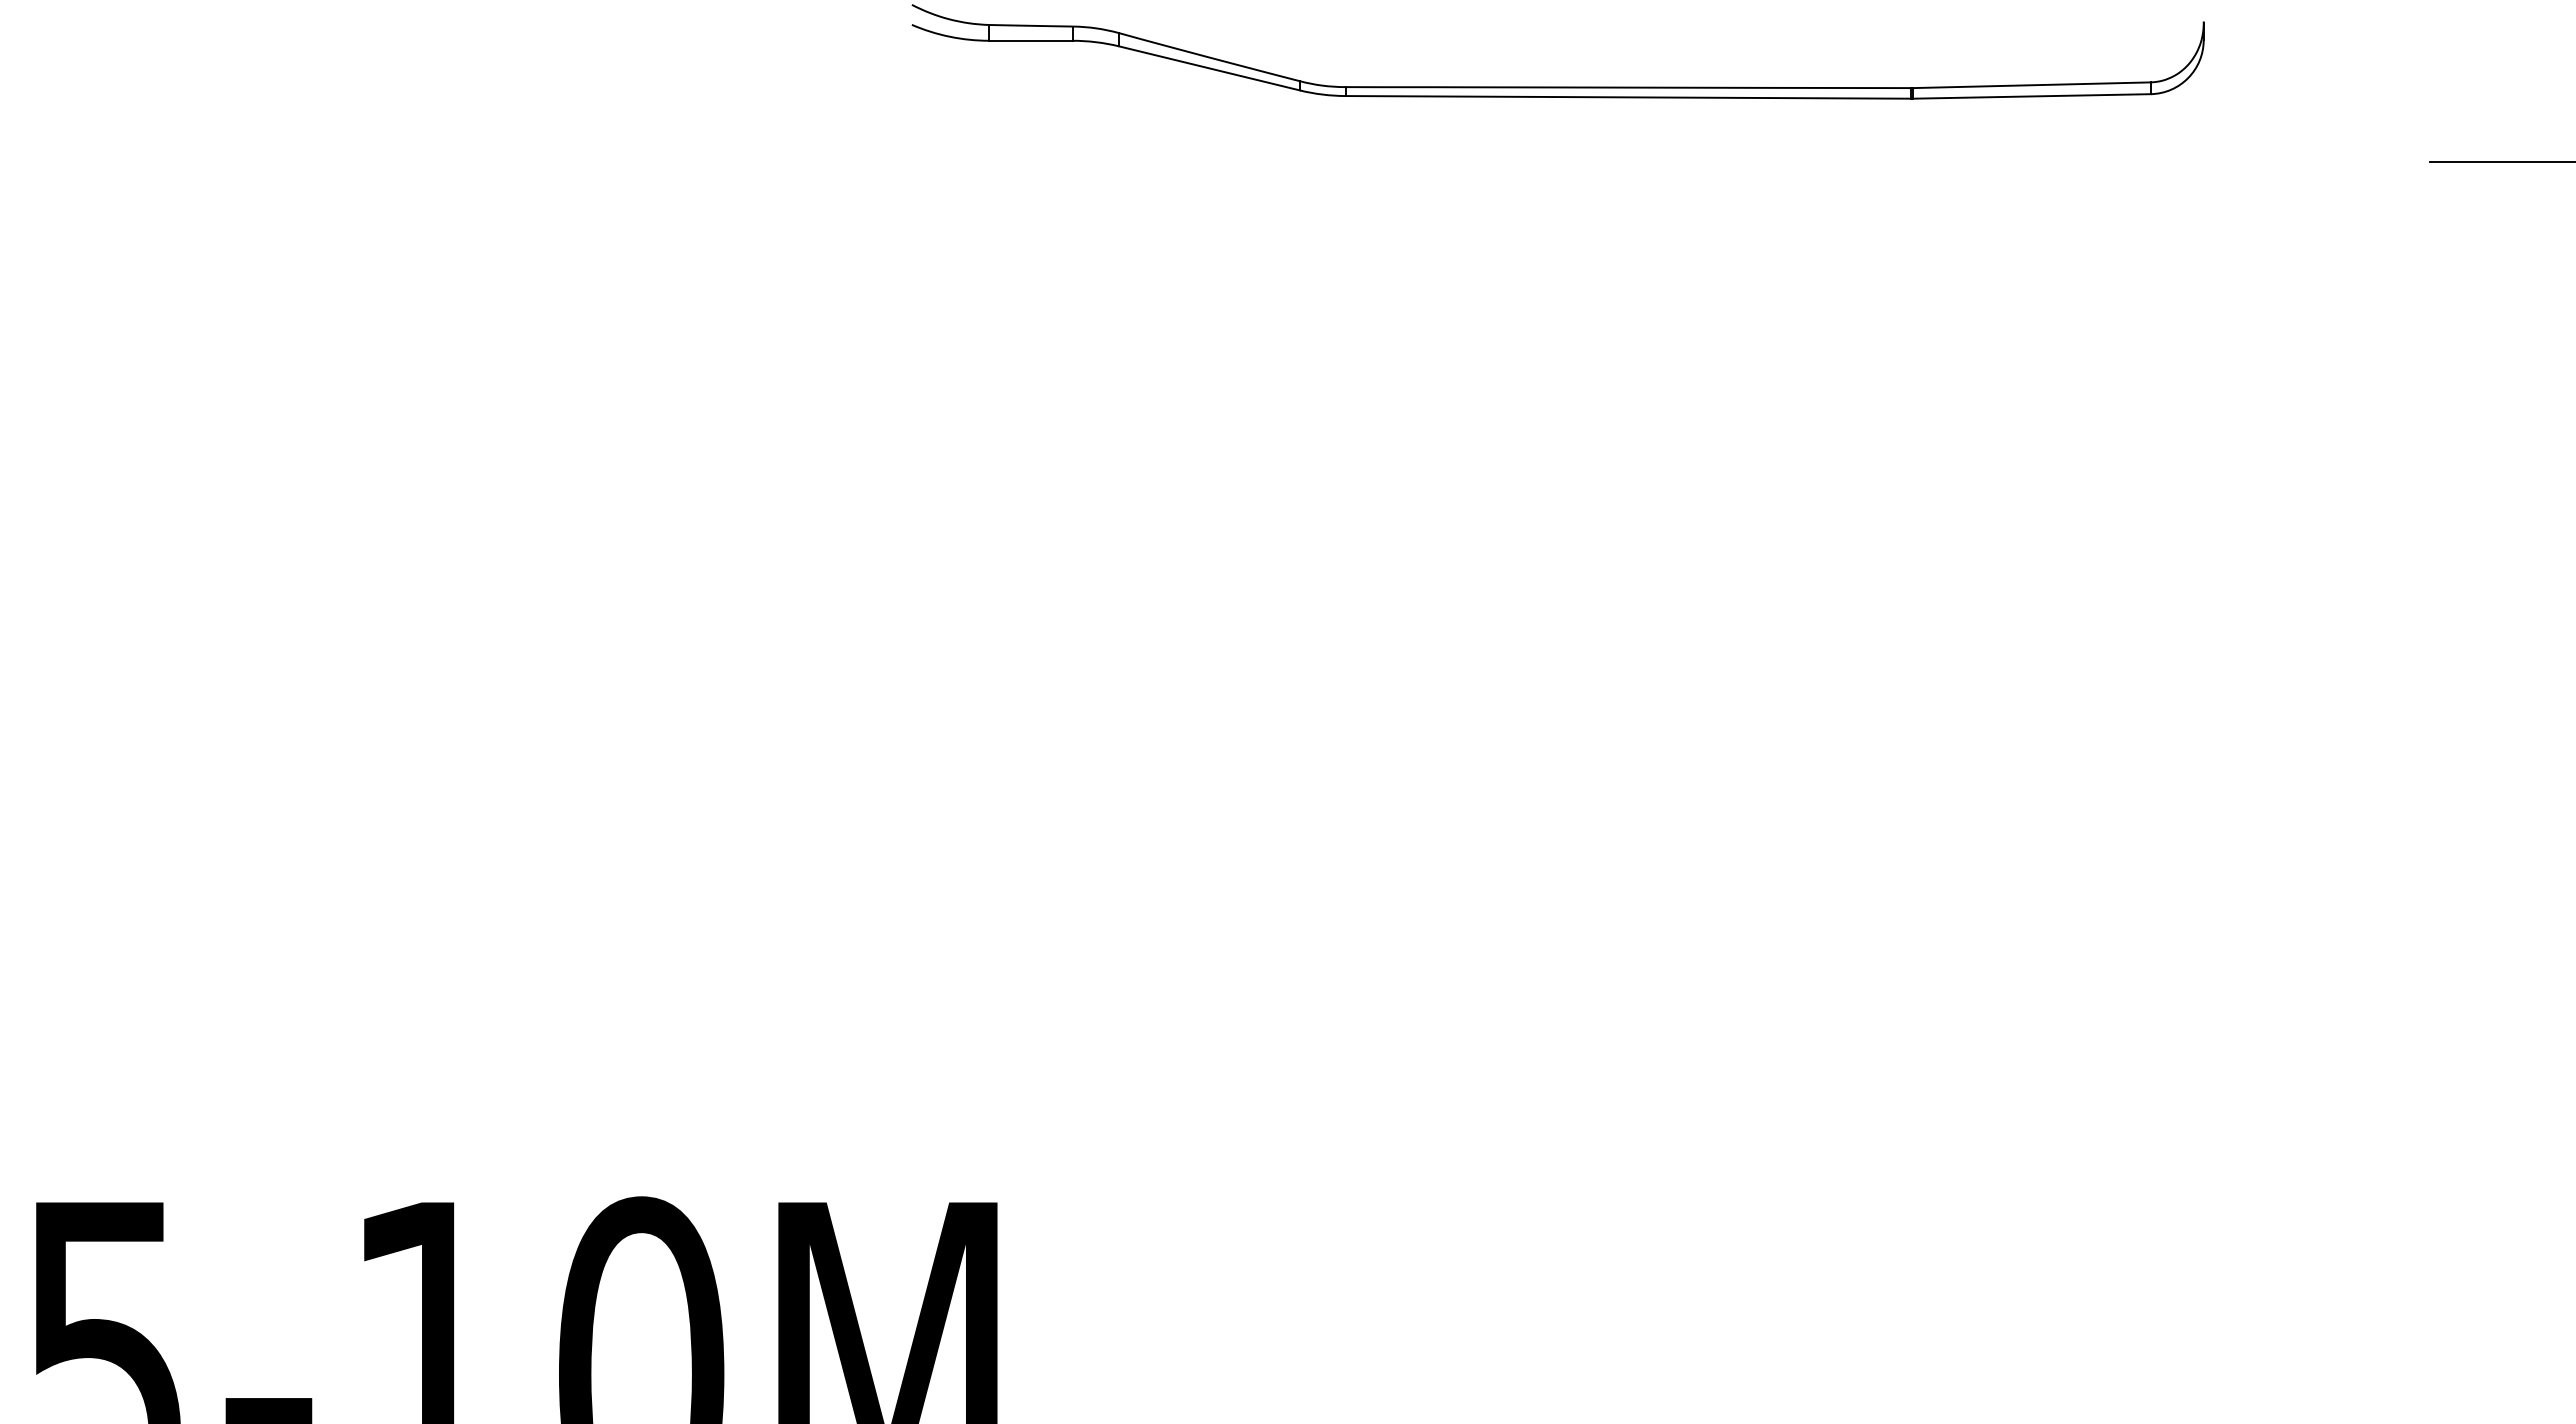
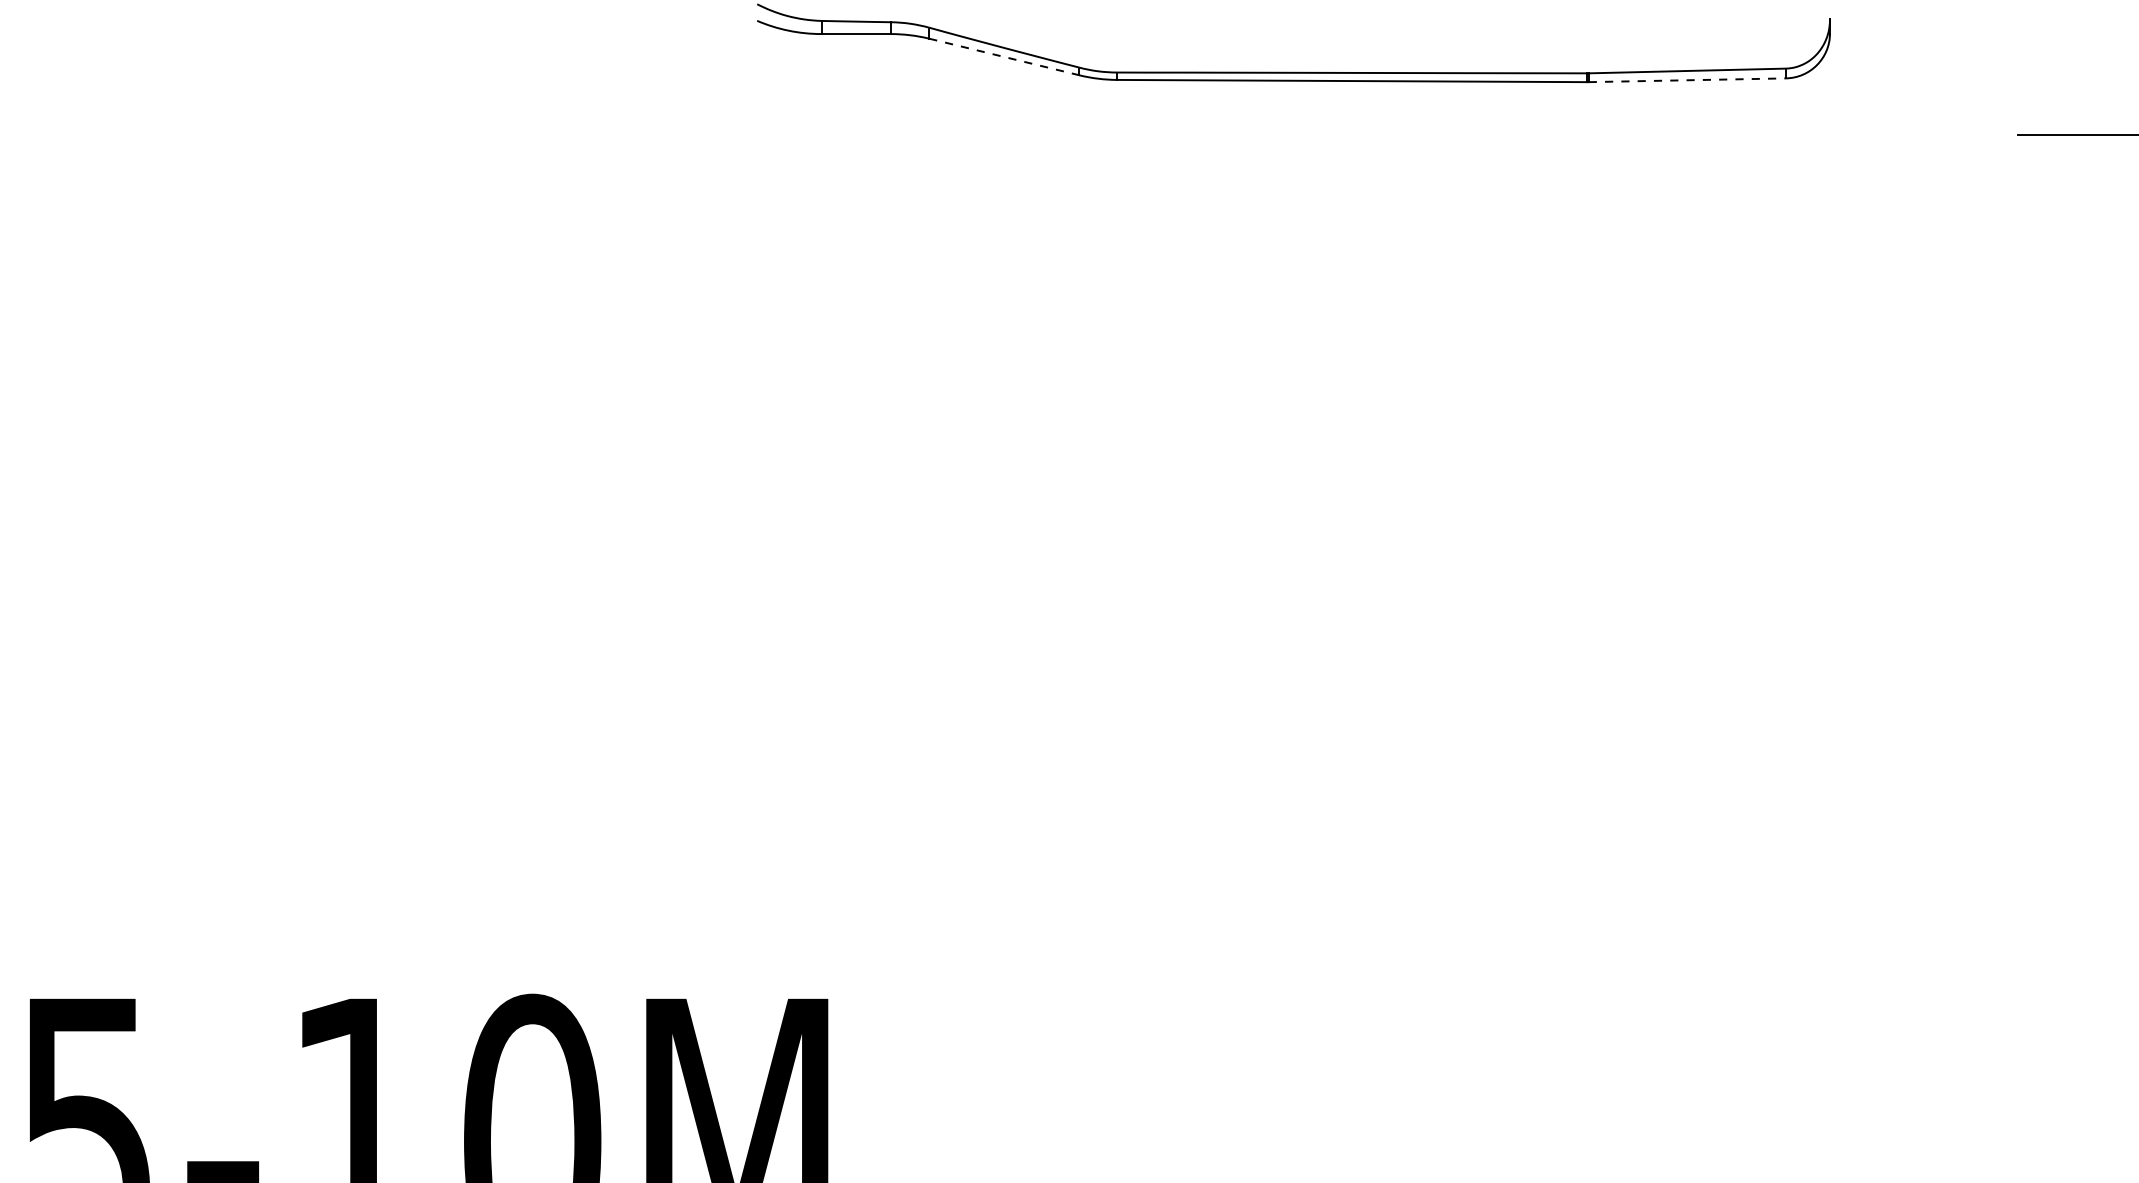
line: (1210, 68) -> (1005, 57), solid -> dashed
line: (2032, 96) -> (1687, 80), solid -> dashed

